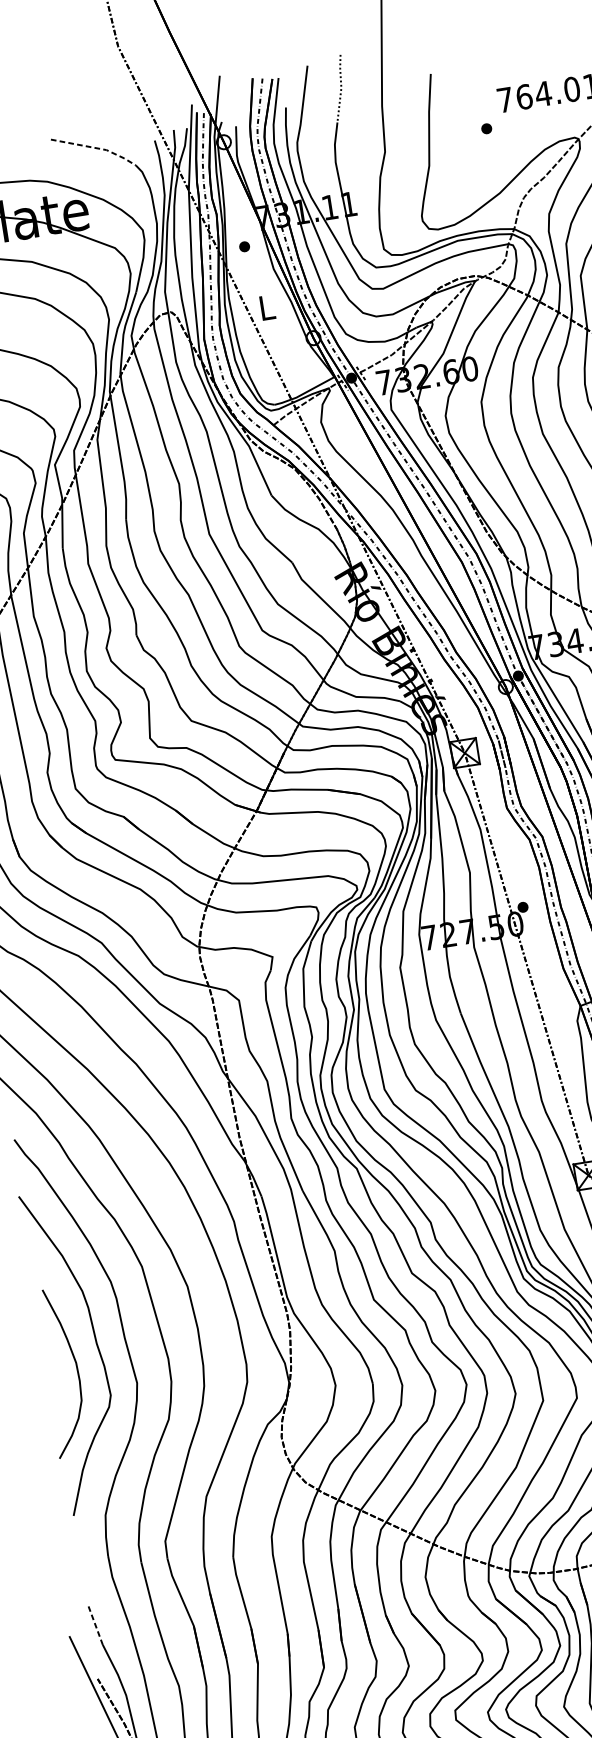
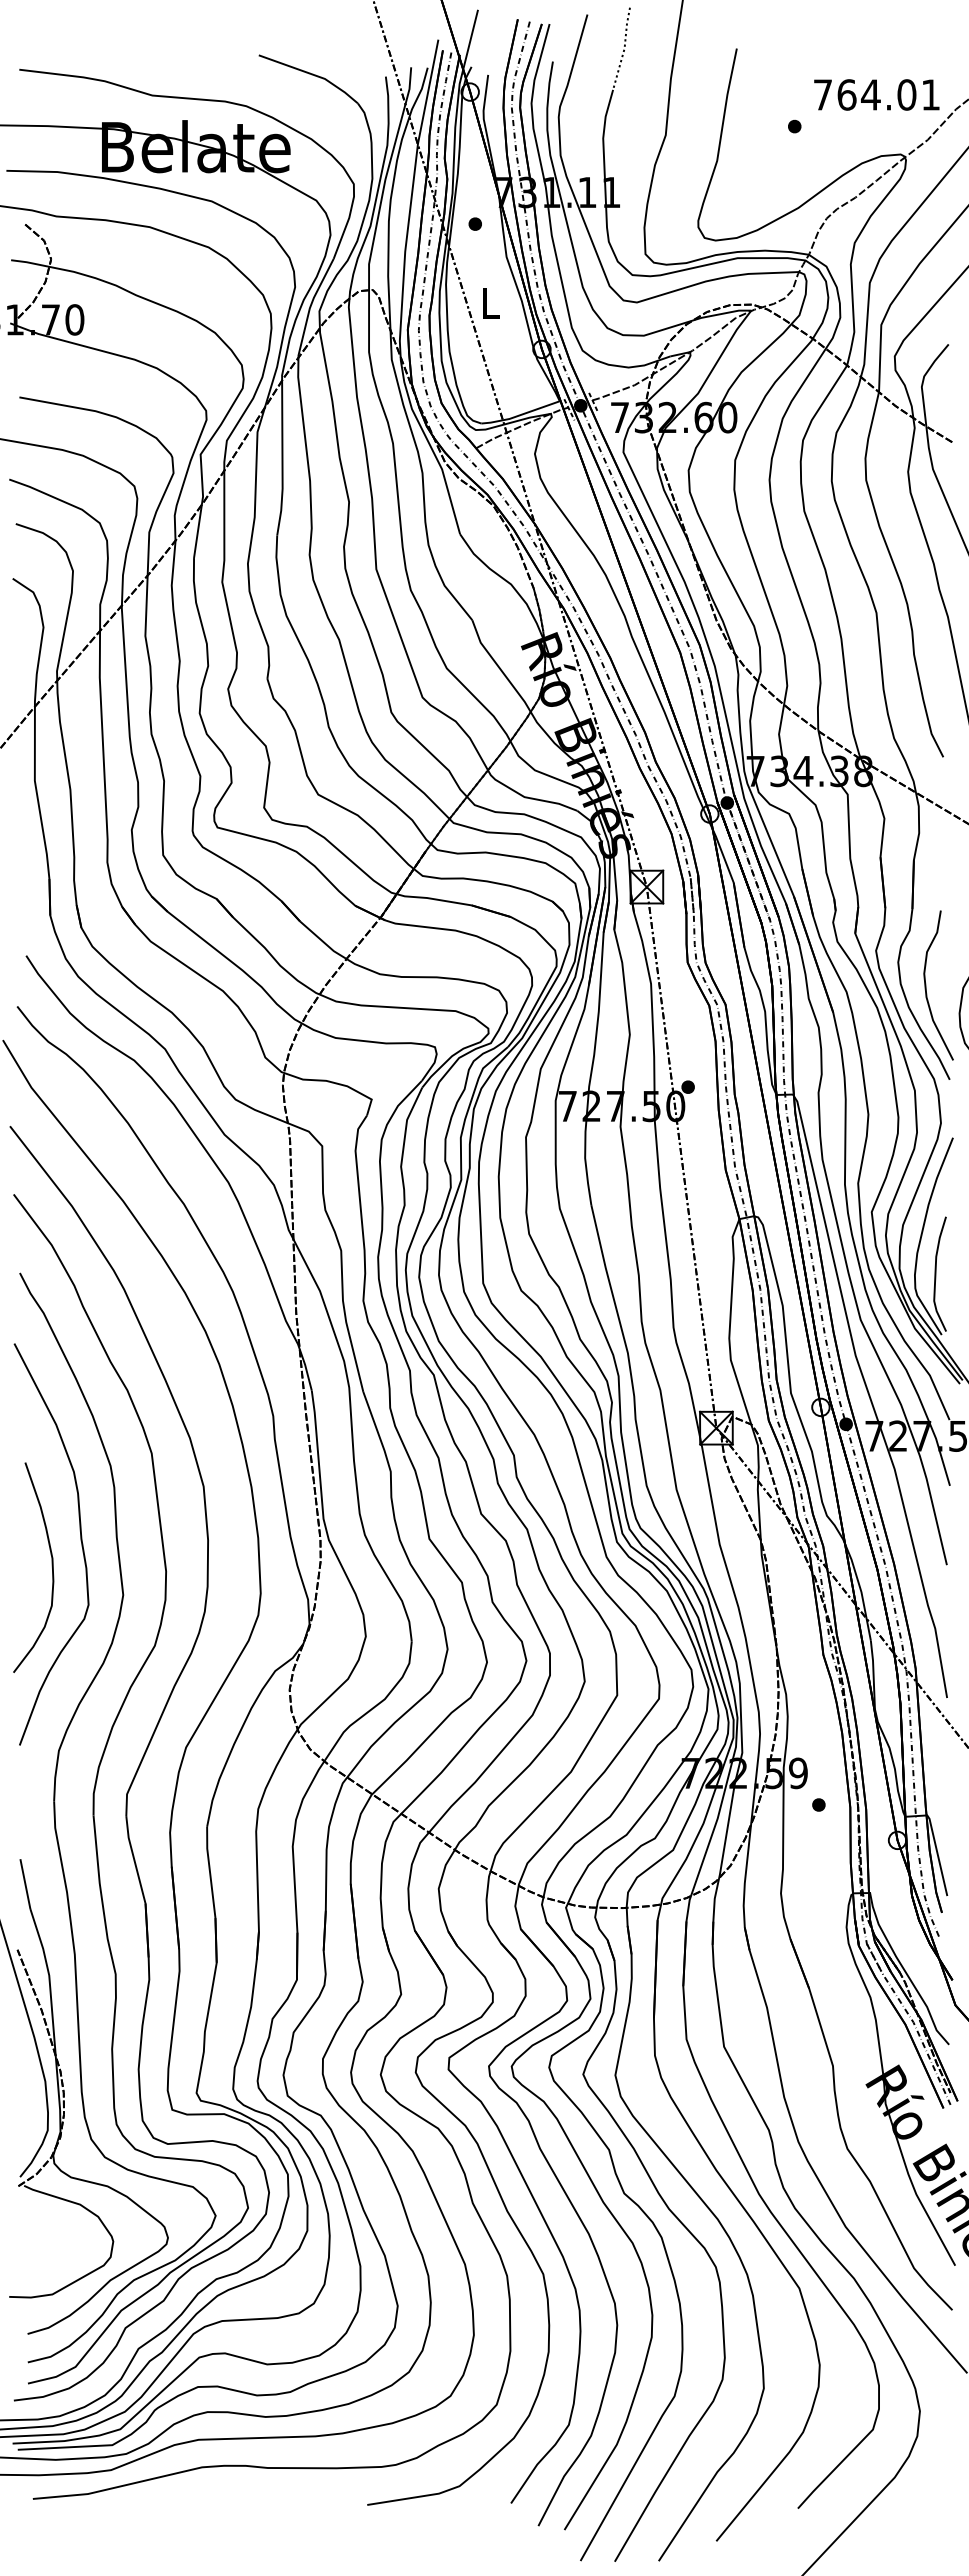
line: (96, 148) -> (312, 74), dashed -> solid
line: (95, 1625) -> (25, 1884), dashed -> solid

